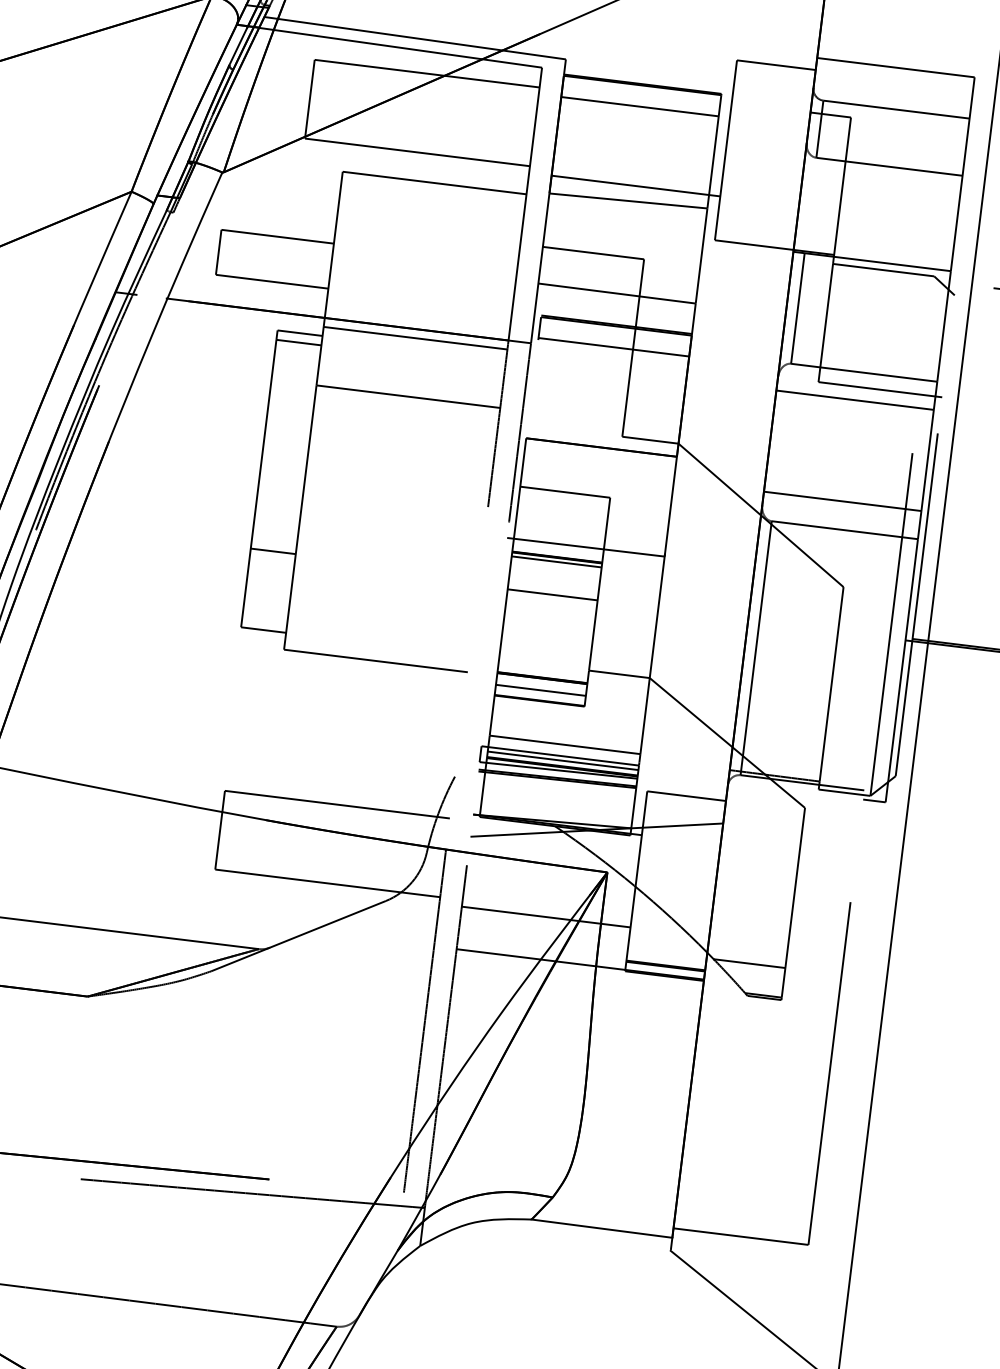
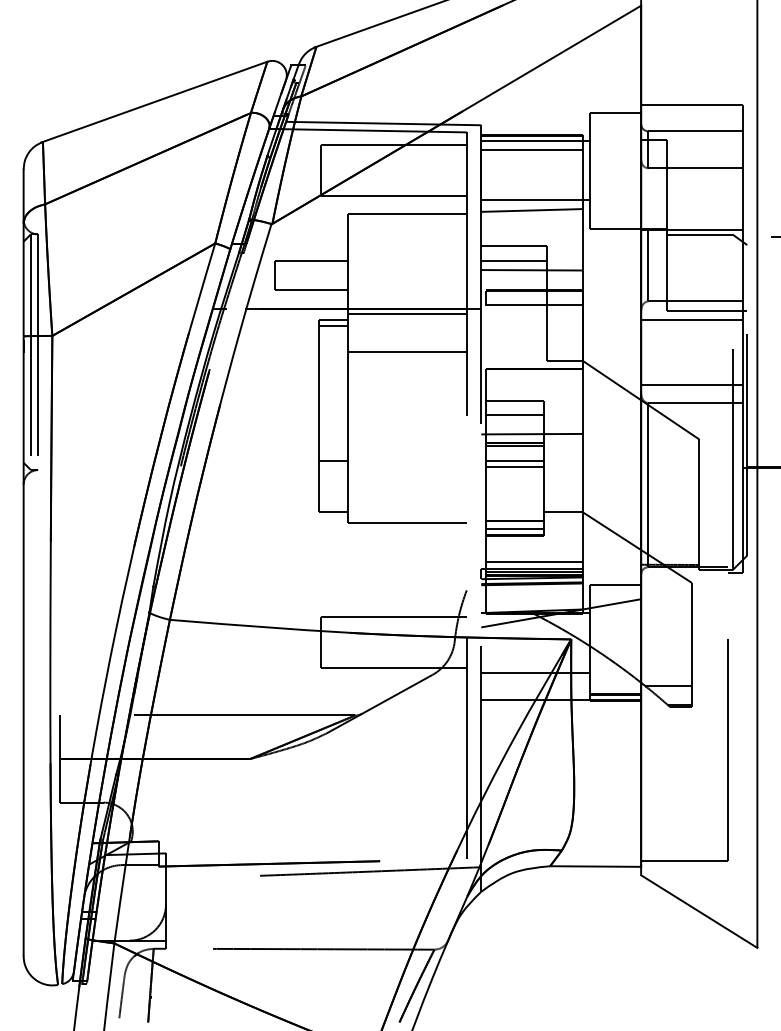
line: (646, 93) -> (535, 140), added
line: (590, 274) -> (513, 260), added
line: (562, 514) -> (514, 415), added
line: (553, 584) -> (514, 460), added

